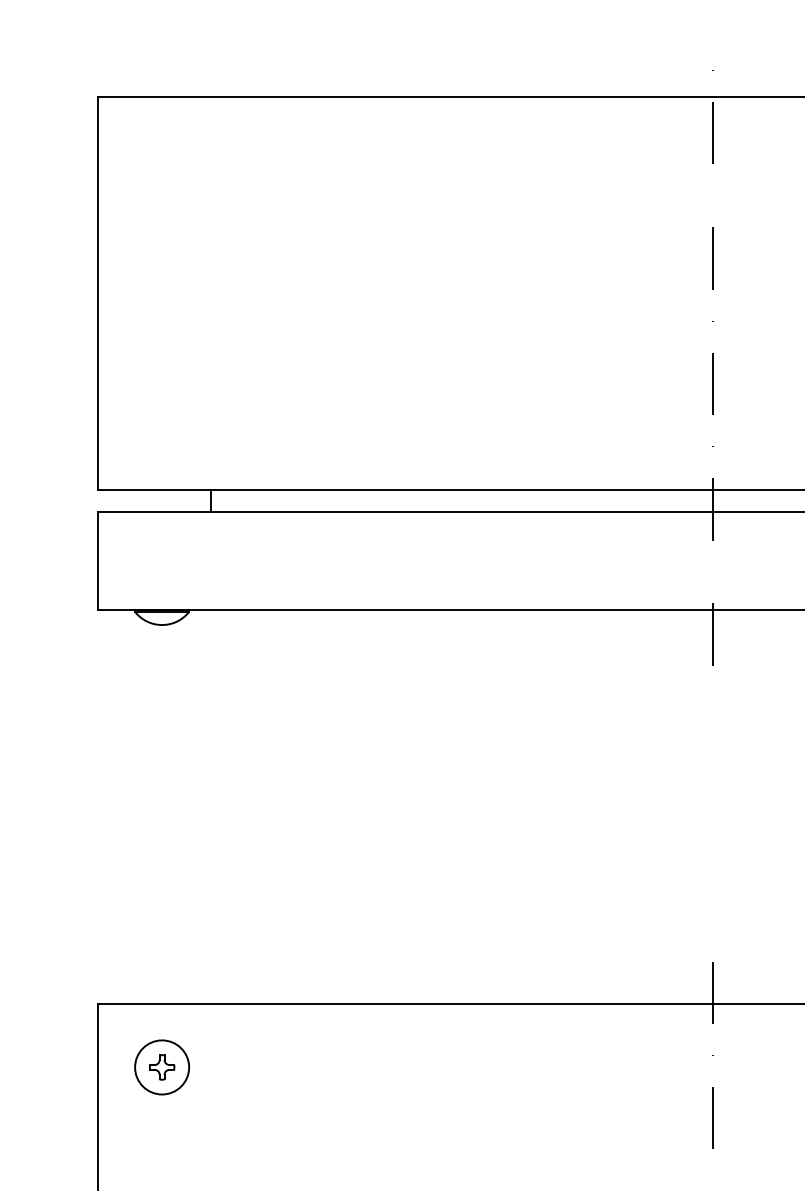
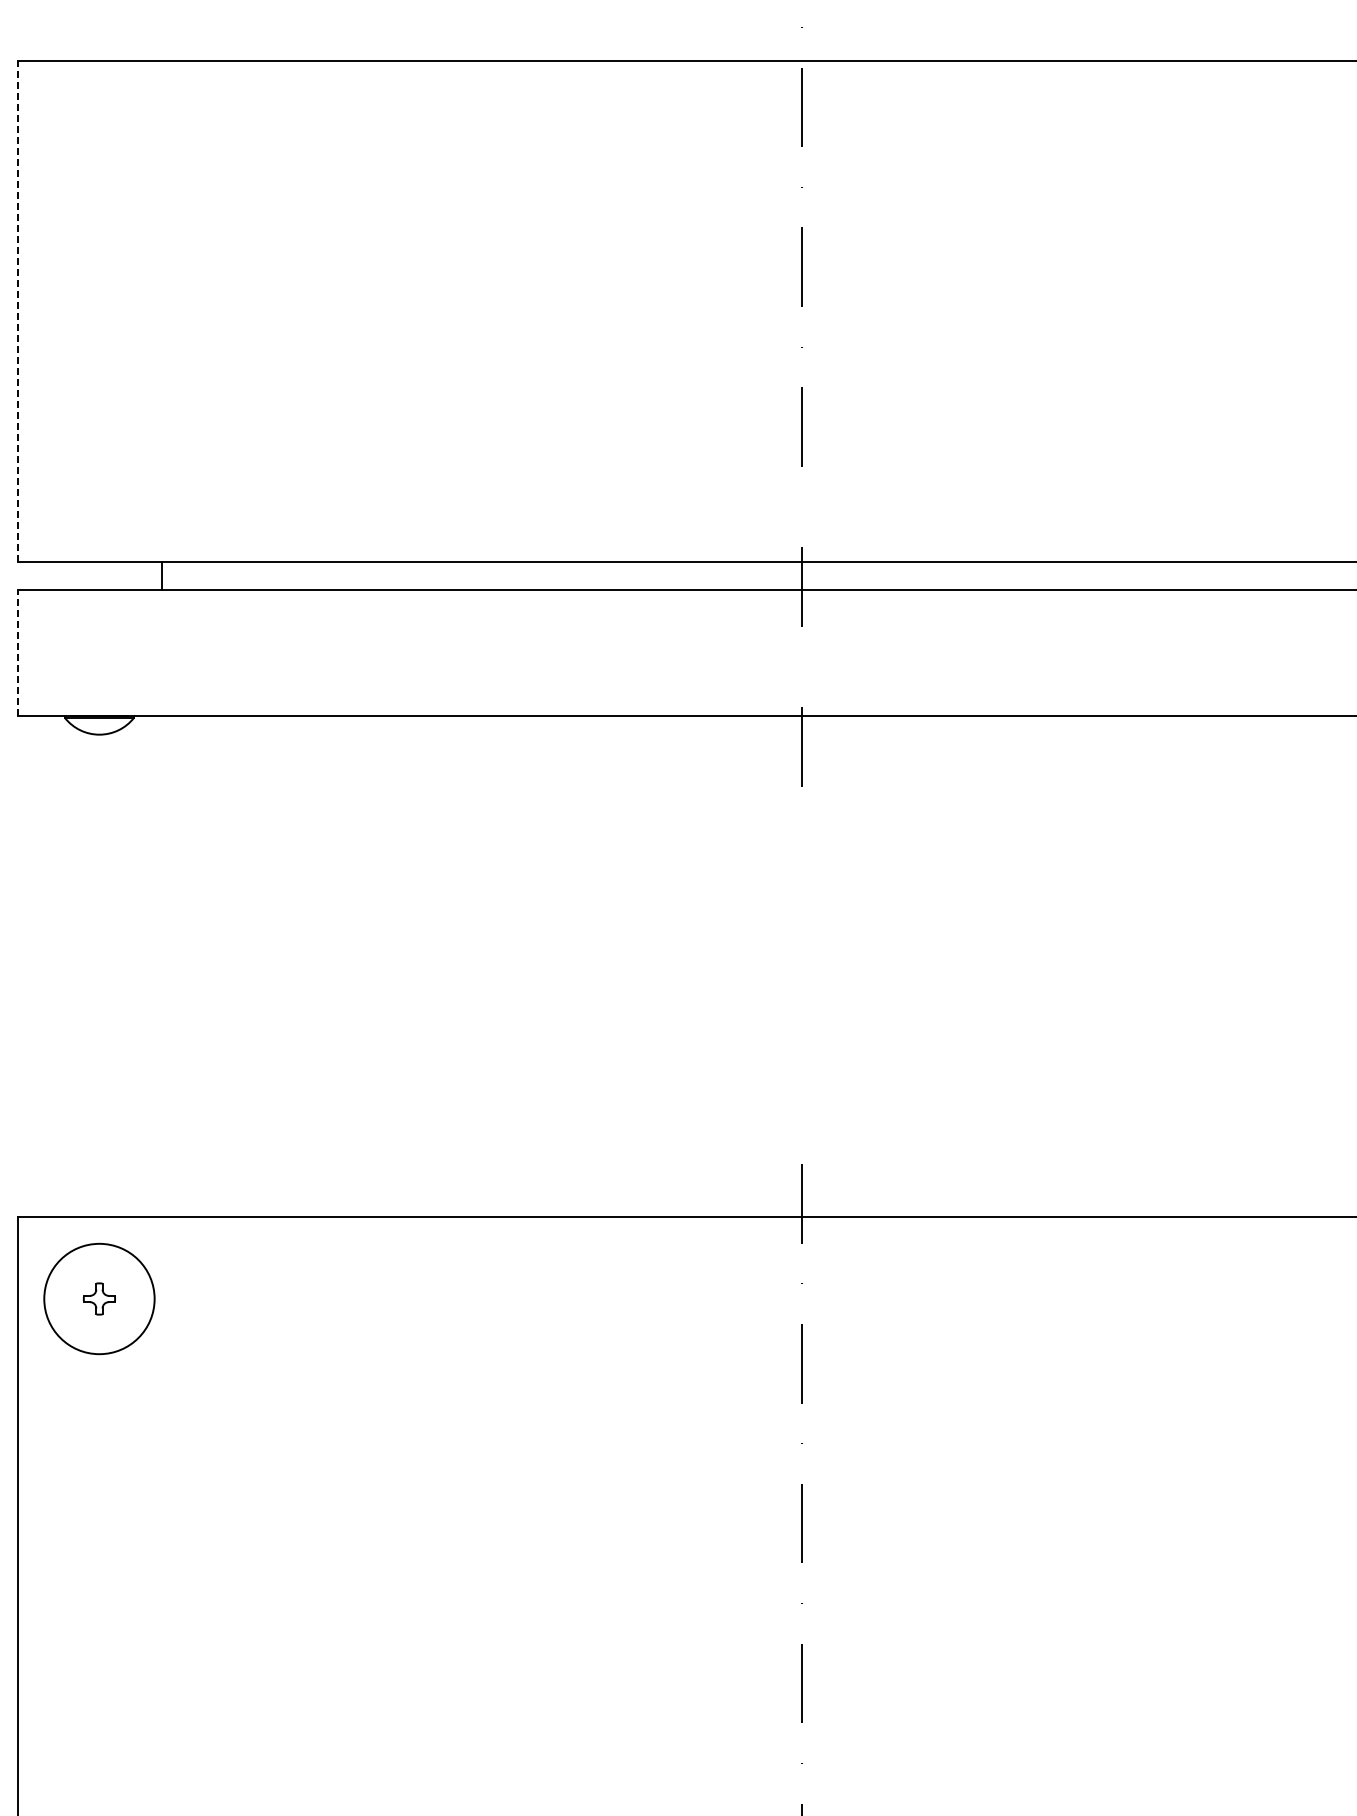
line: (97, 293) -> (17, 311), solid -> dashed
line: (97, 561) -> (17, 653), solid -> dashed
circle: (161, 1067) -> (98, 1298), size x1.6

